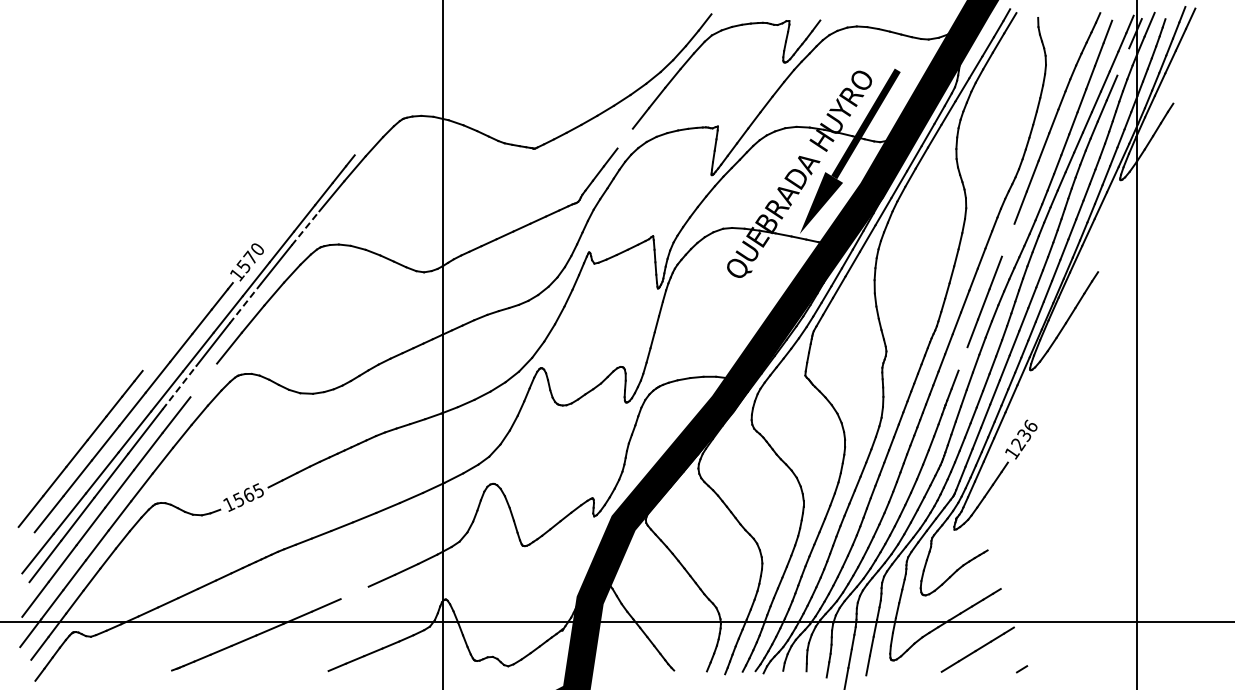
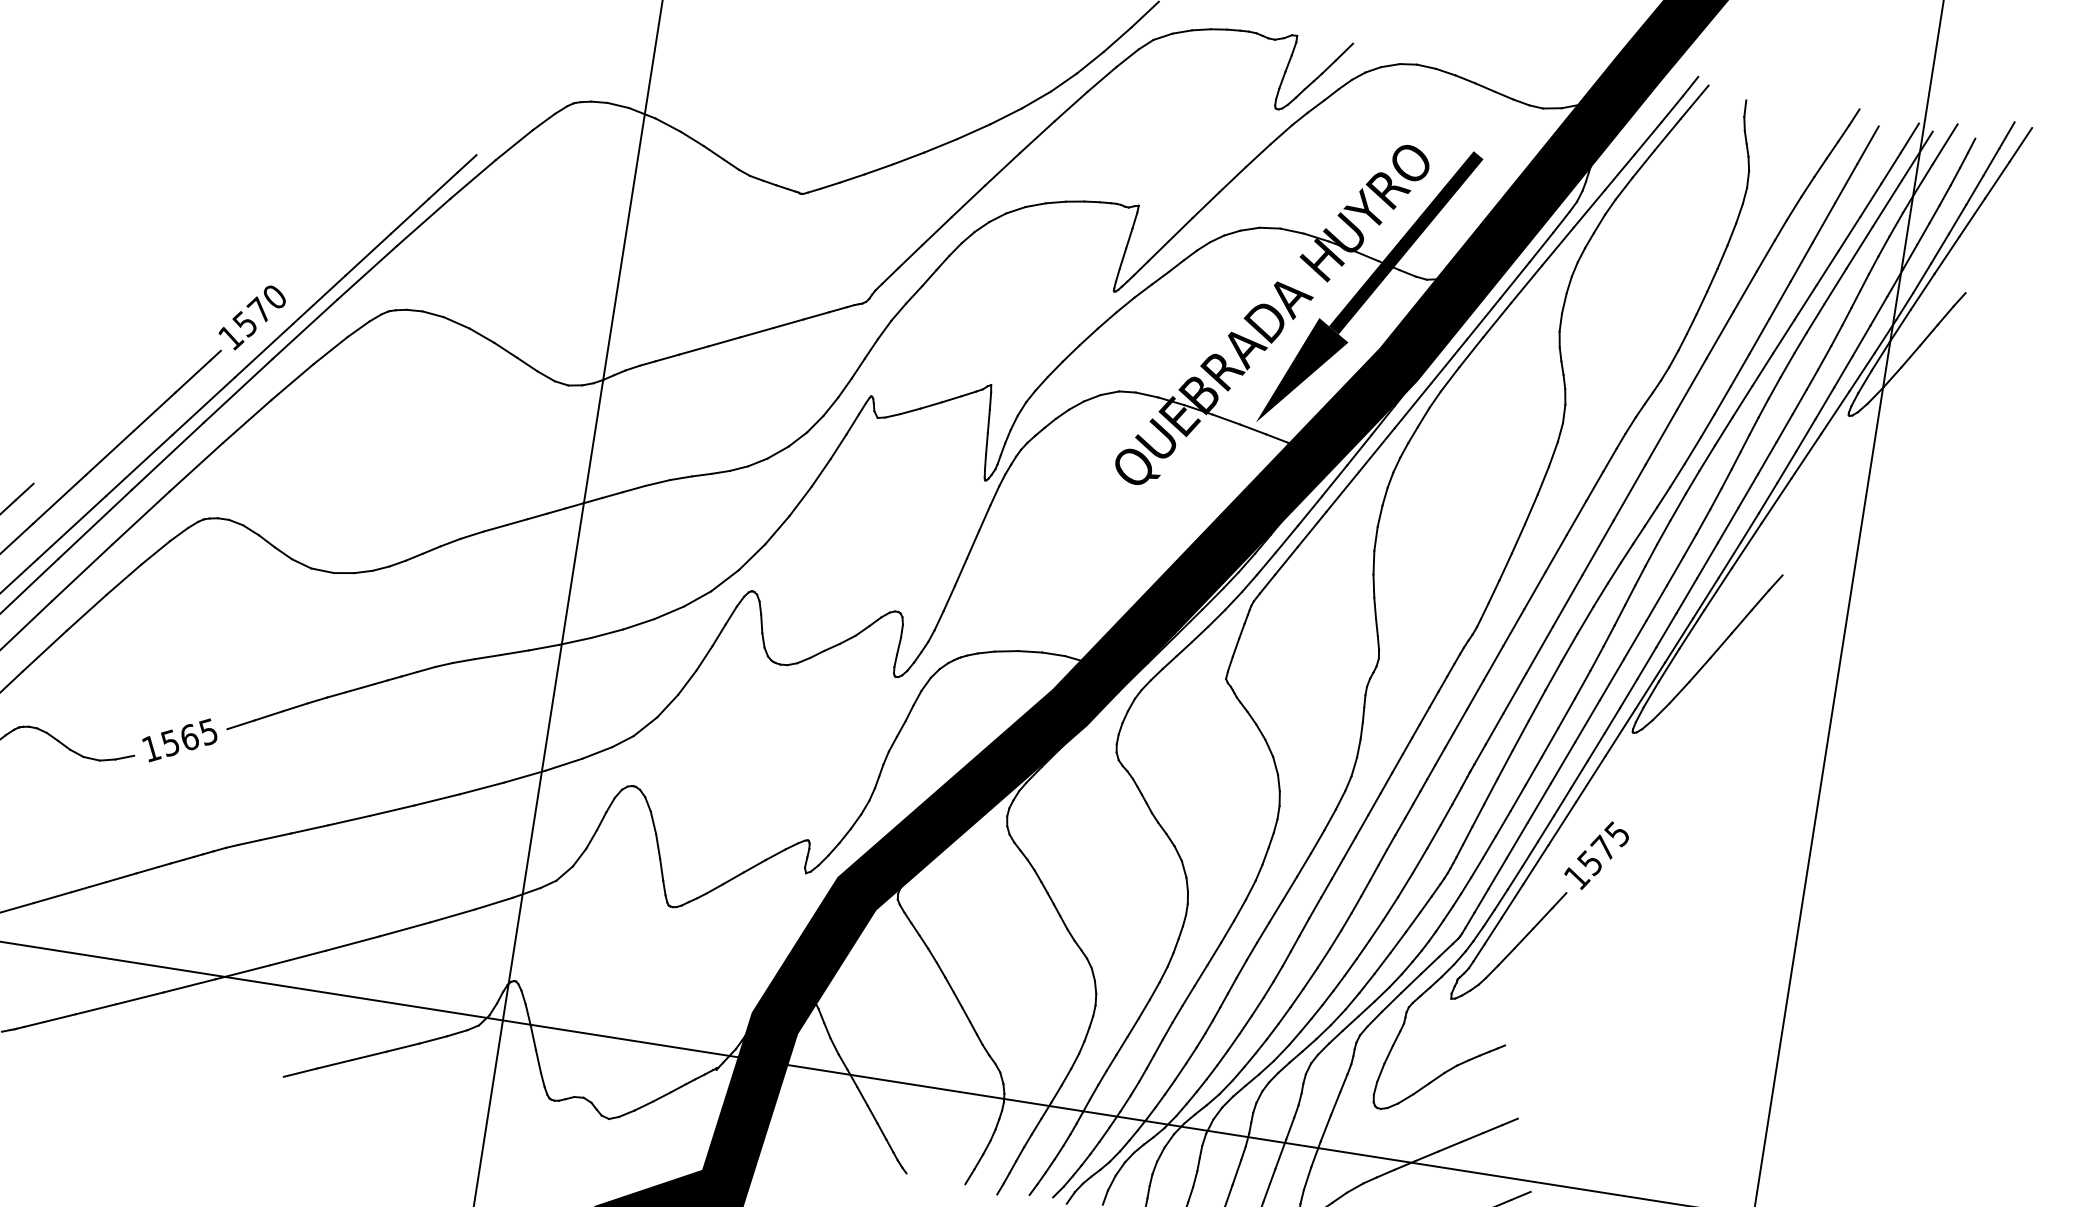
line: (1123, 61) -> (1887, 203), added
line: (624, 138) -> (967, 200), added
line: (305, 228) -> (367, 273), dashed -> solid
line: (1007, 239) -> (1628, 490), added
line: (245, 303) -> (237, 391), dashed -> solid
line: (962, 358) -> (1513, 692), added
line: (203, 380) -> (140, 518), added
line: (179, 387) -> (95, 523), dashed -> solid
text: (1024, 435) -> (1603, 848), 1236 -> 1575
line: (354, 592) -> (352, 942), added

